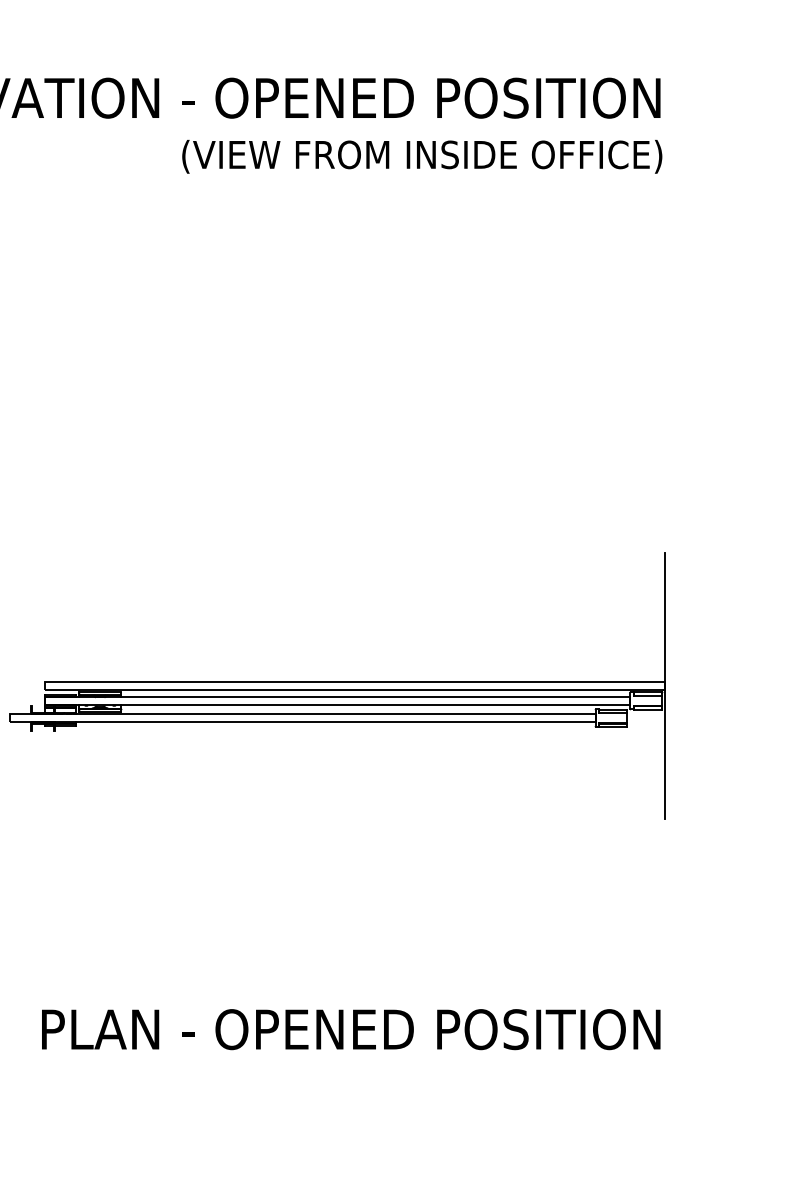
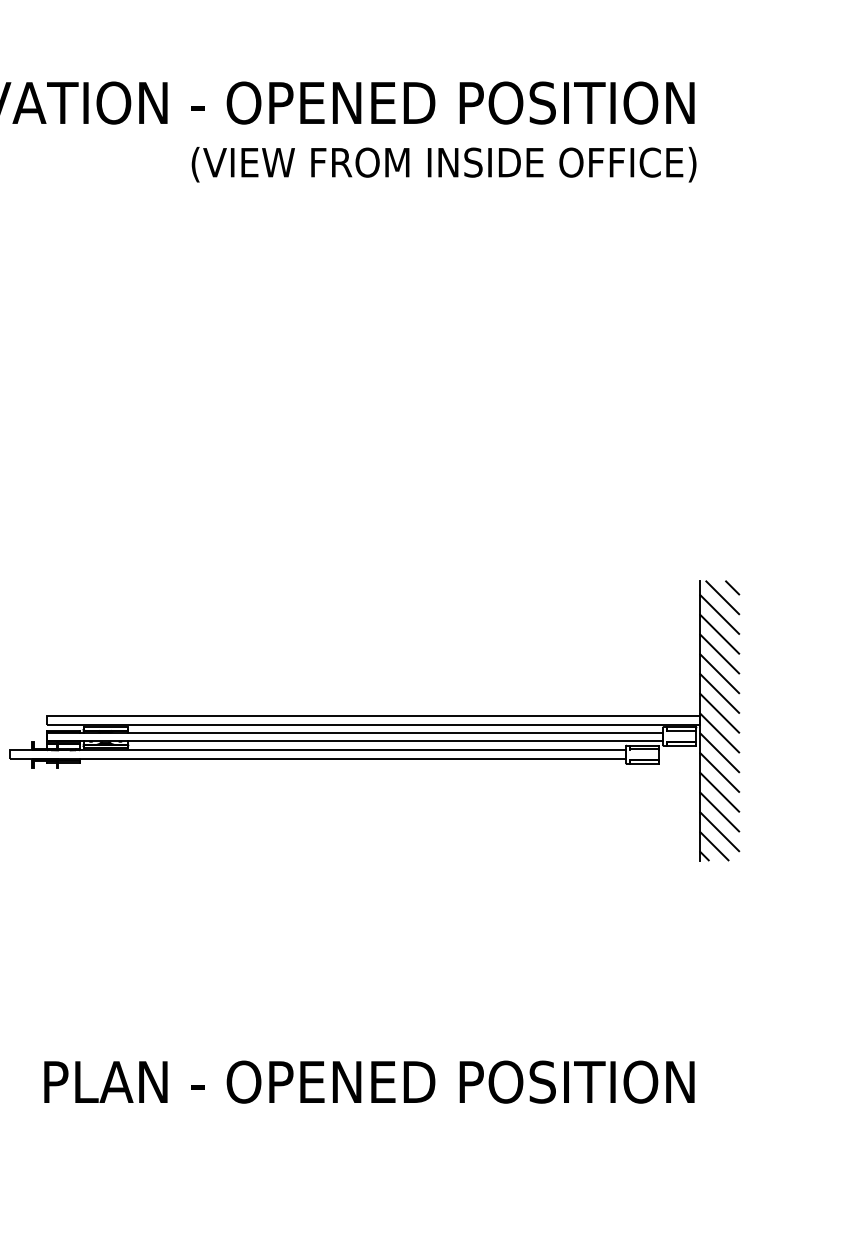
hatch: (684, 685) -> (719, 720), added

